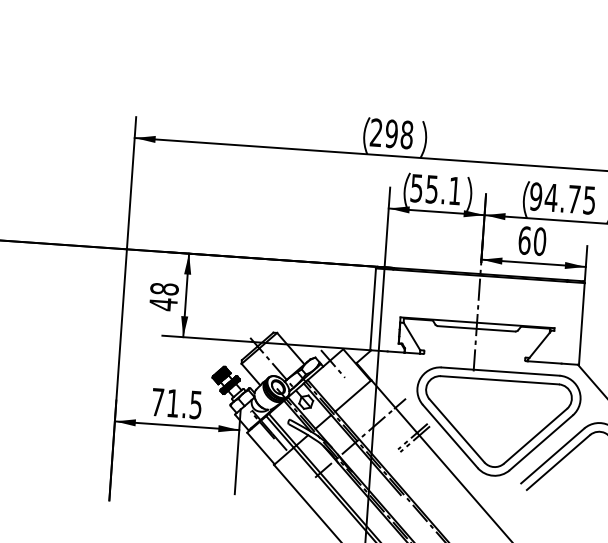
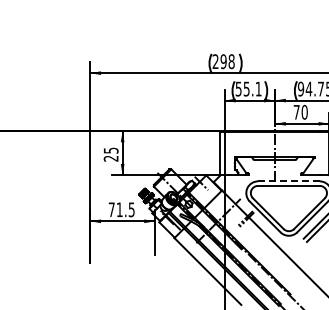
text: (524, 238) -> (296, 111), 60 -> 70
text: (162, 296) -> (110, 154), 48 -> 25
line: (499, 371) -> (288, 181), solid -> dashed

